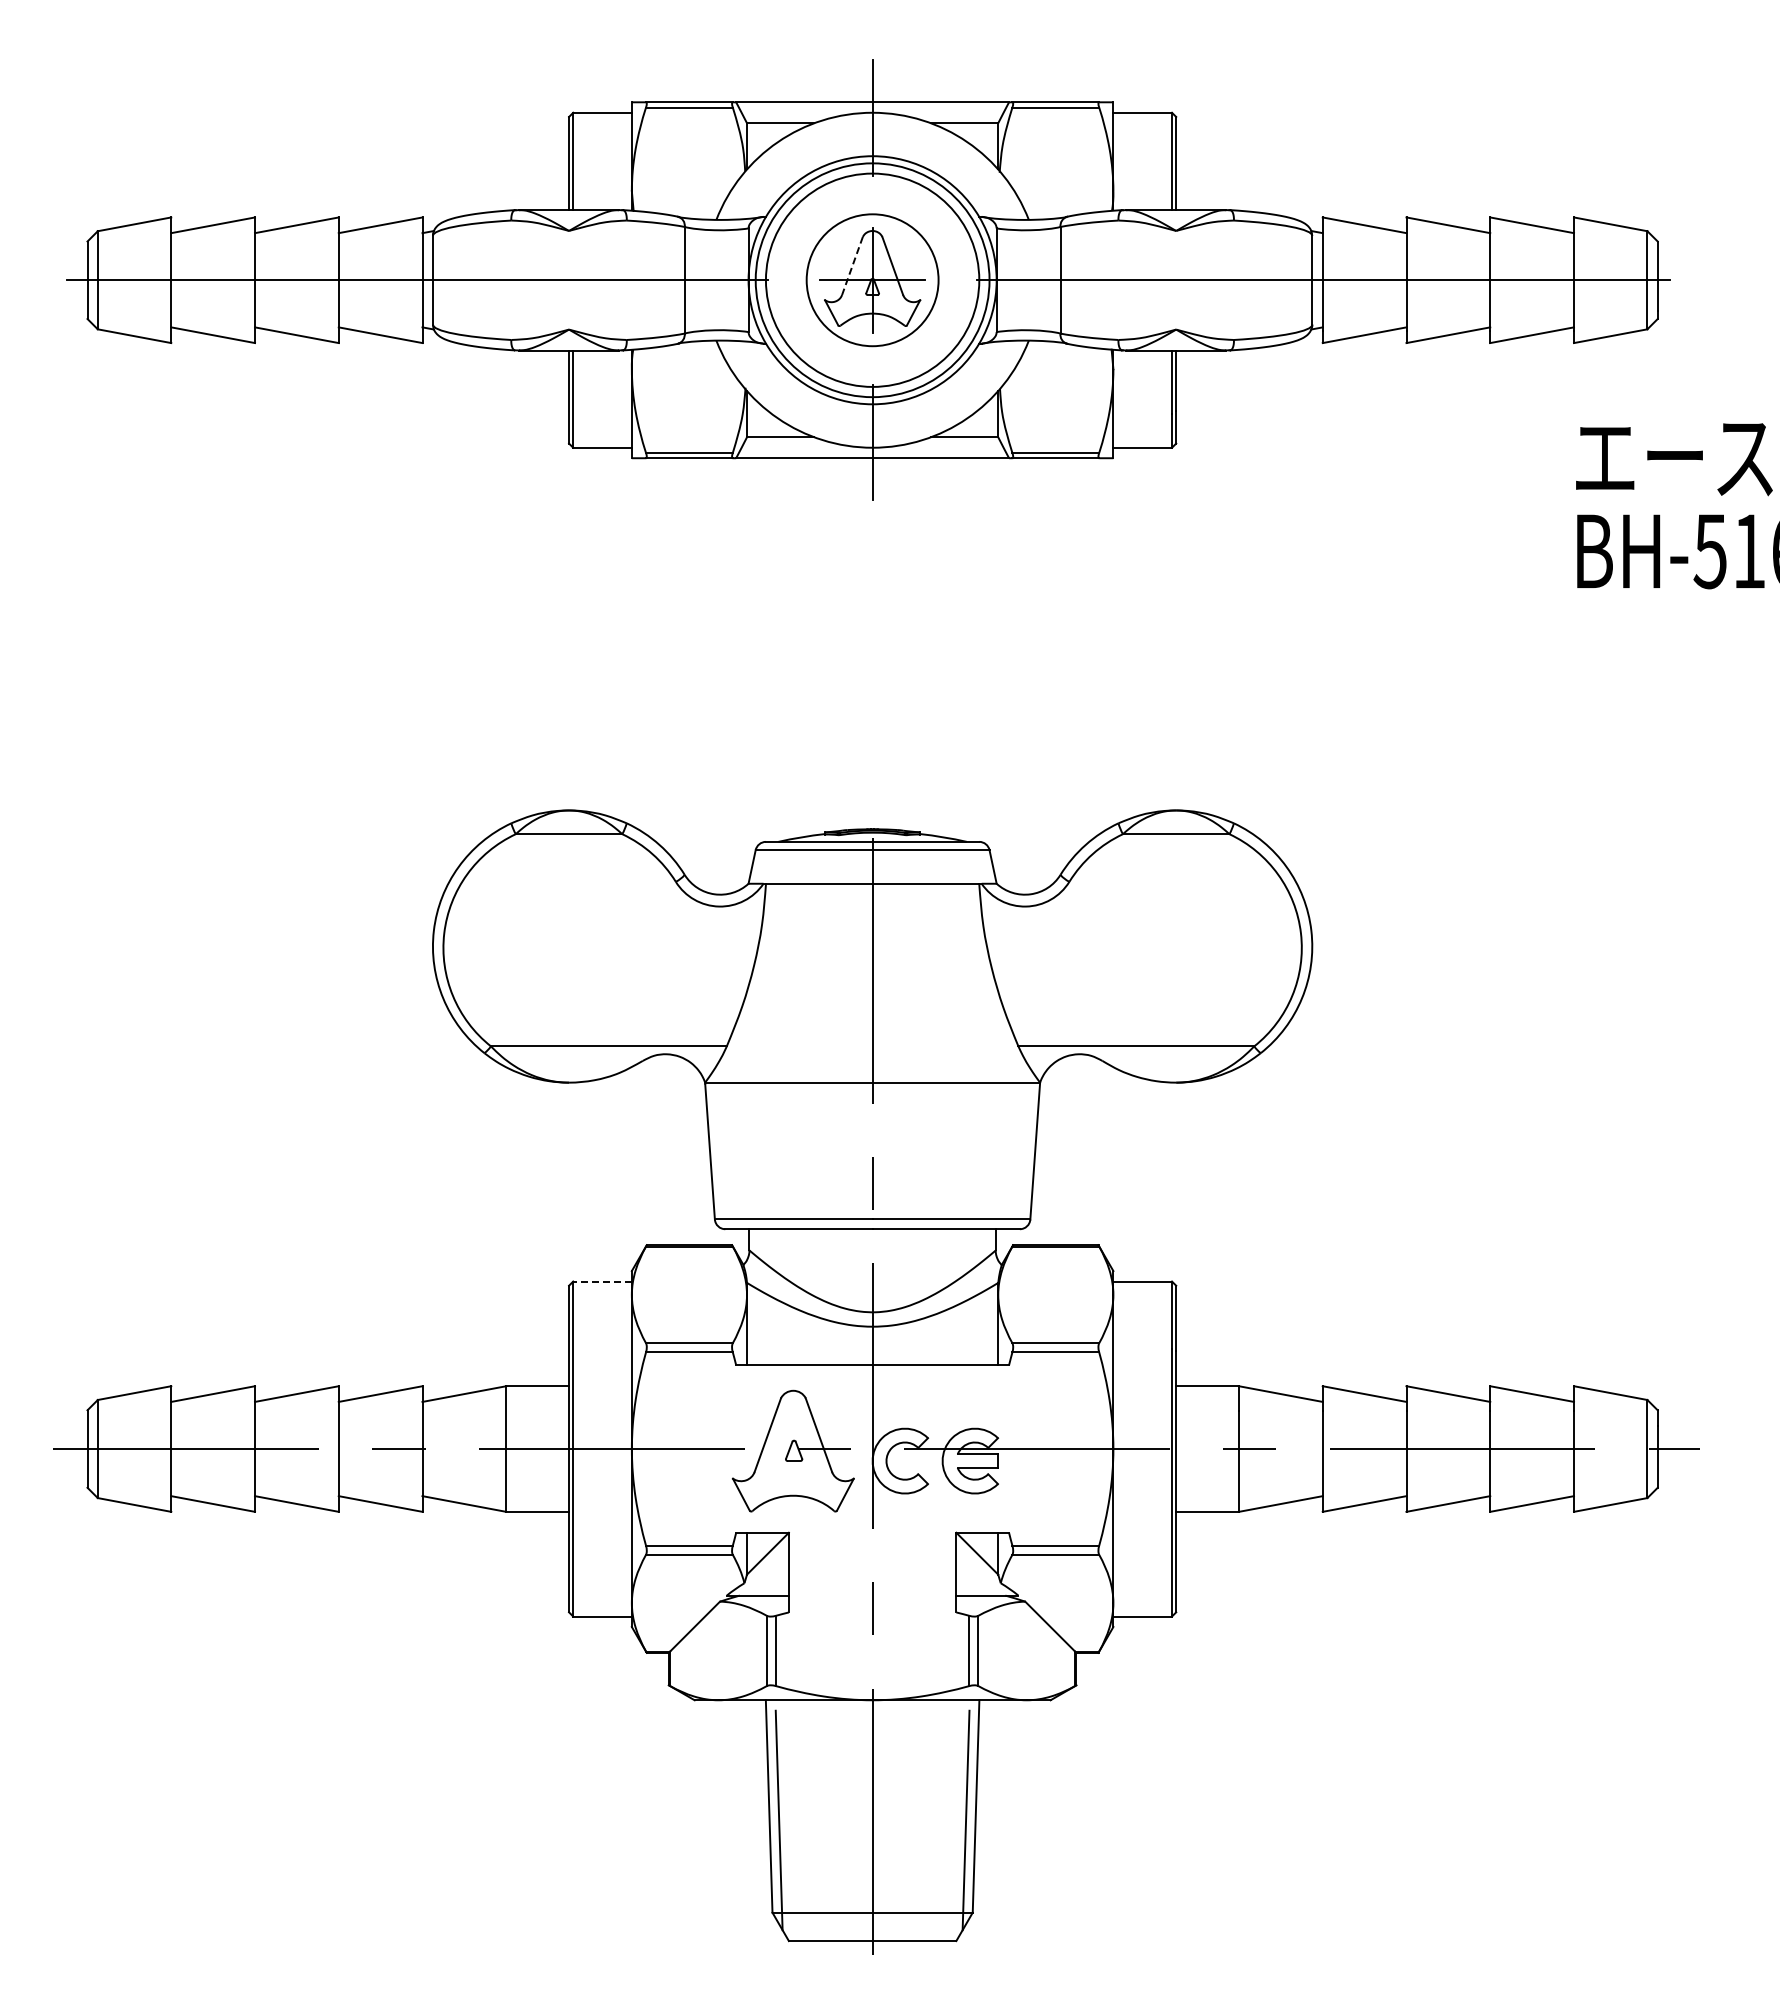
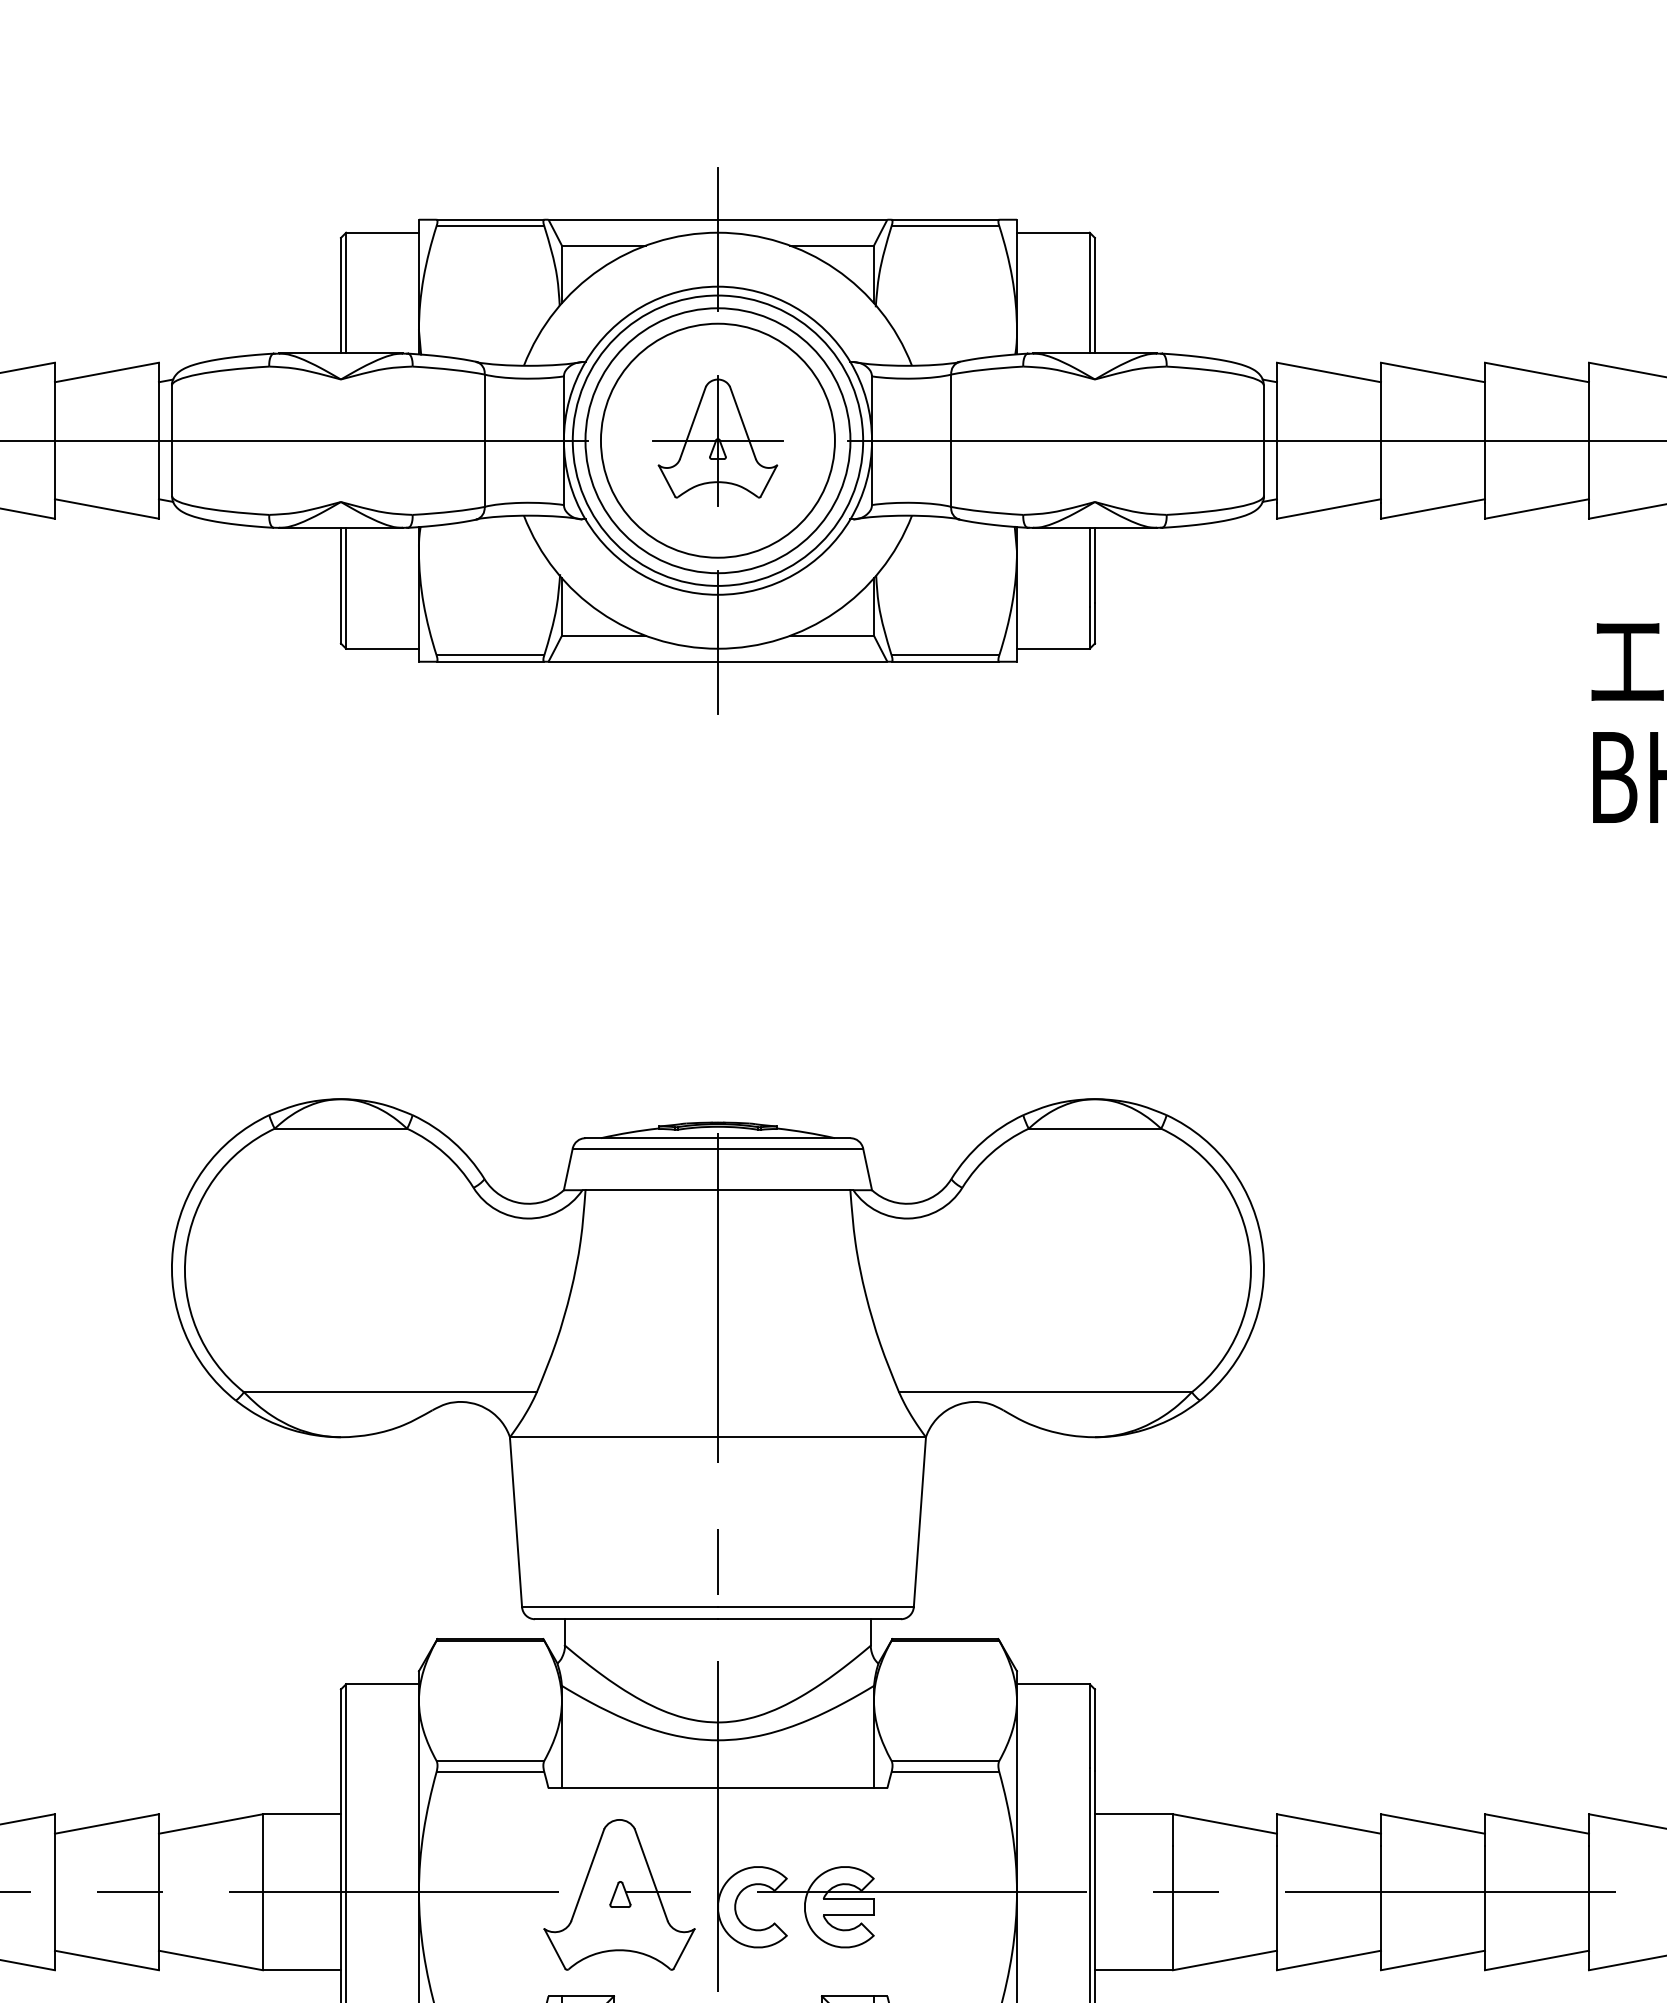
line: (852, 265) -> (692, 422), dashed -> solid
circle: (872, 280) -> (717, 441), size x1.43
line: (602, 1281) -> (382, 1684), dashed -> solid

